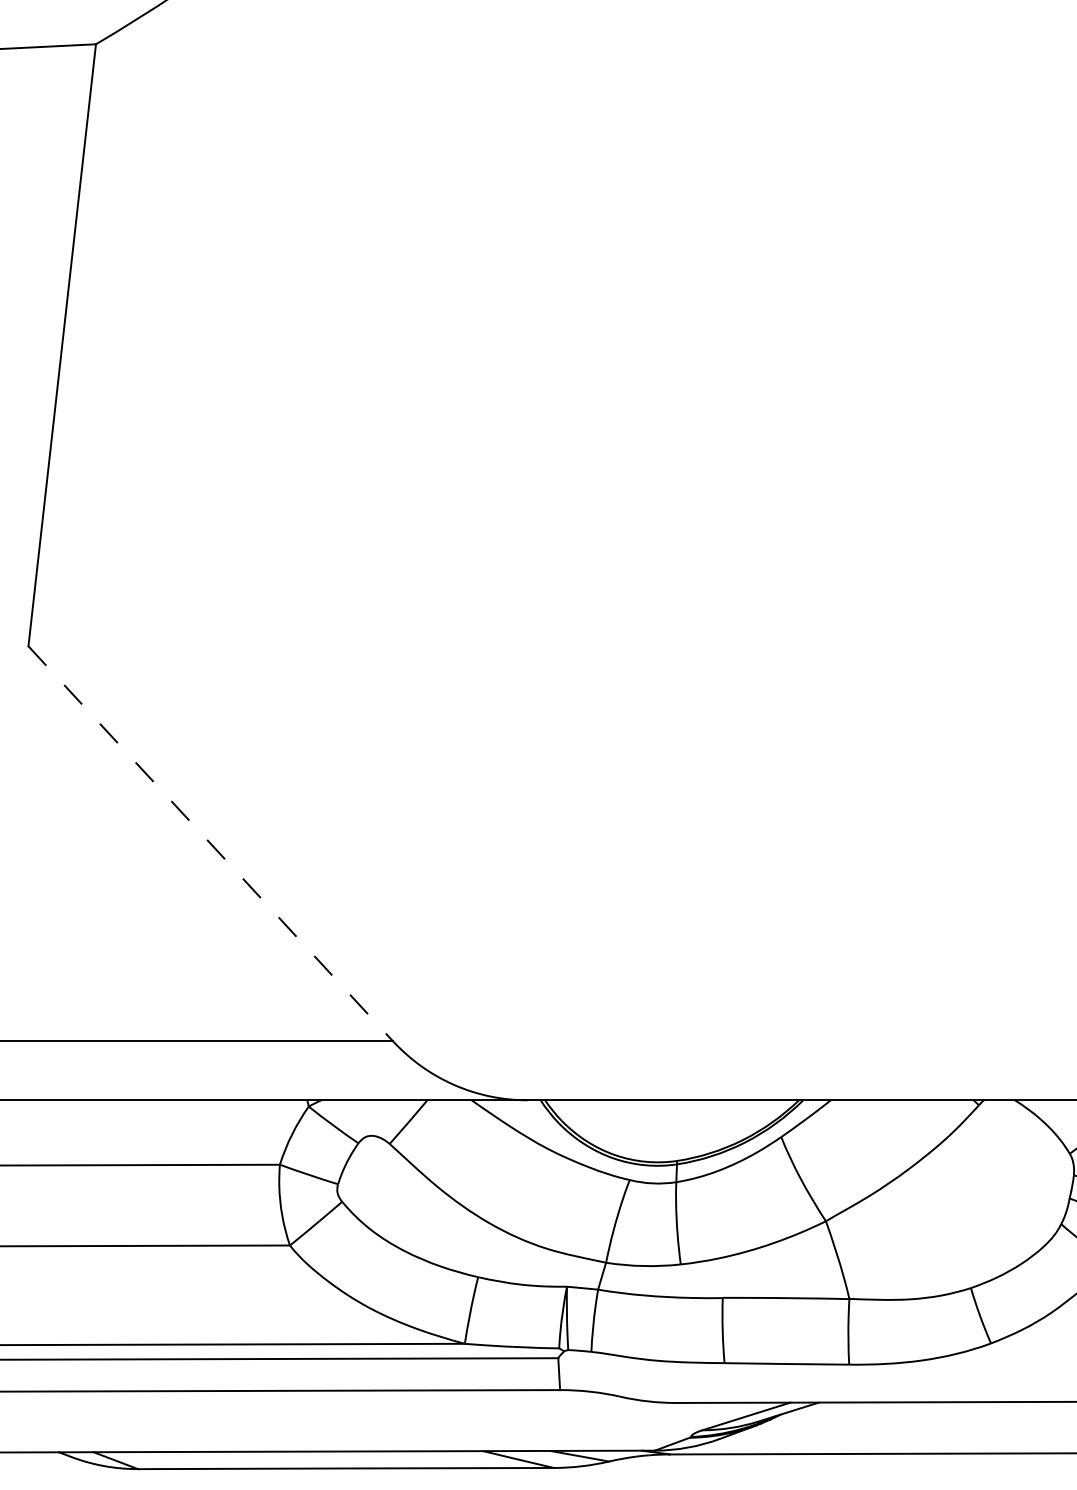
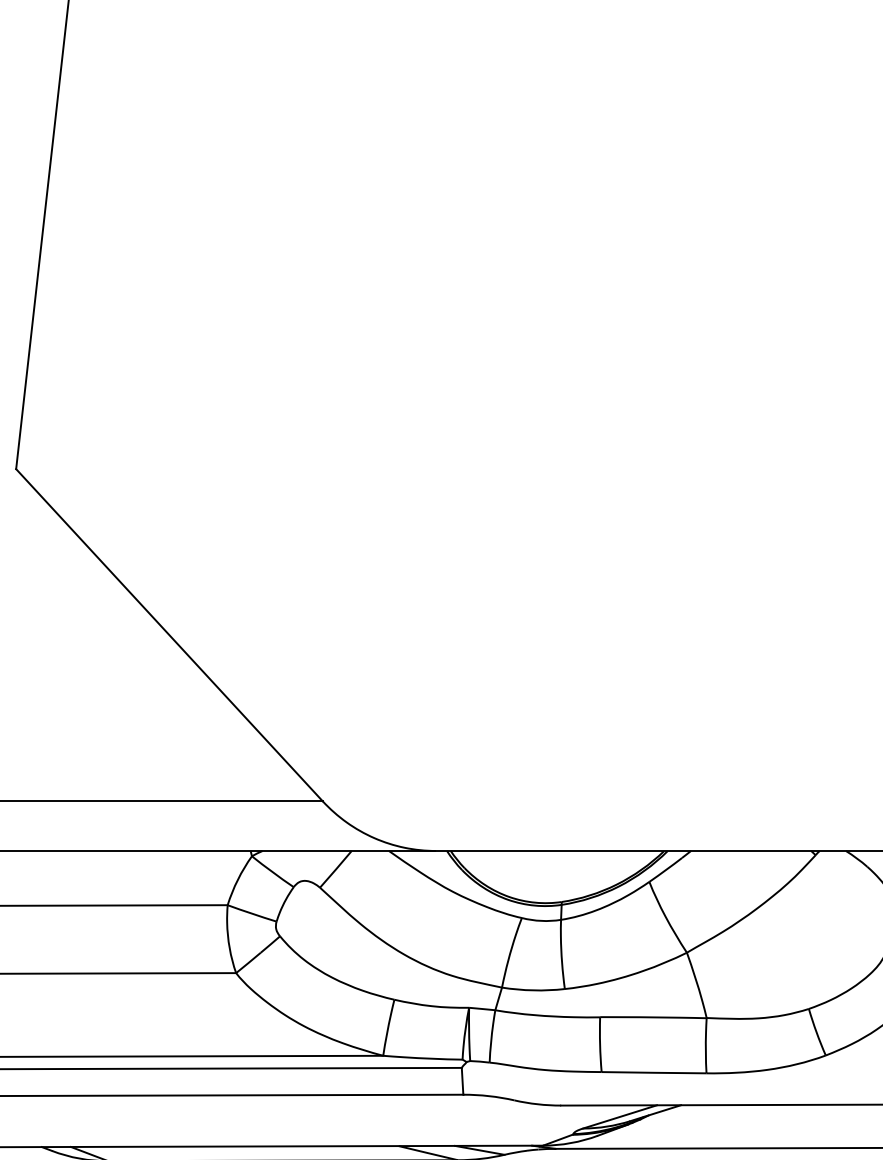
line: (210, 843) -> (169, 634), dashed -> solid

